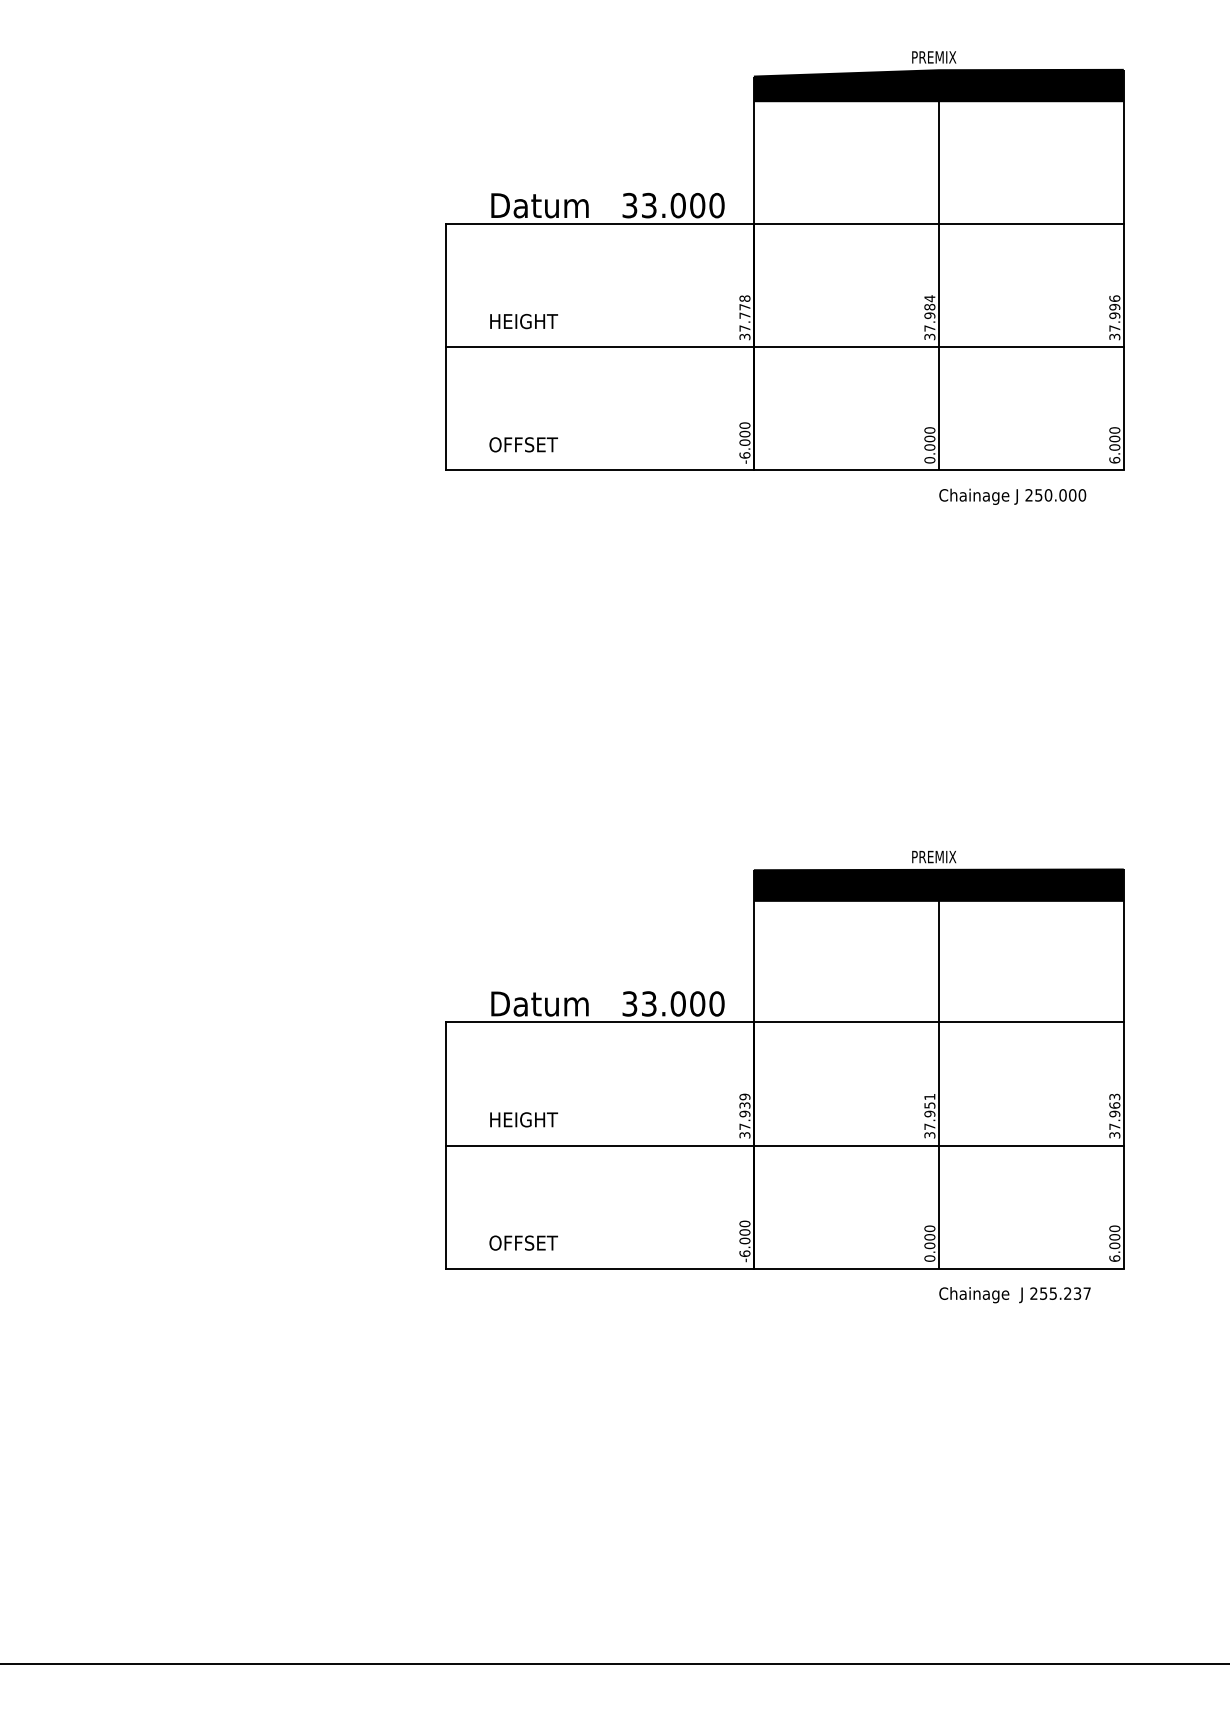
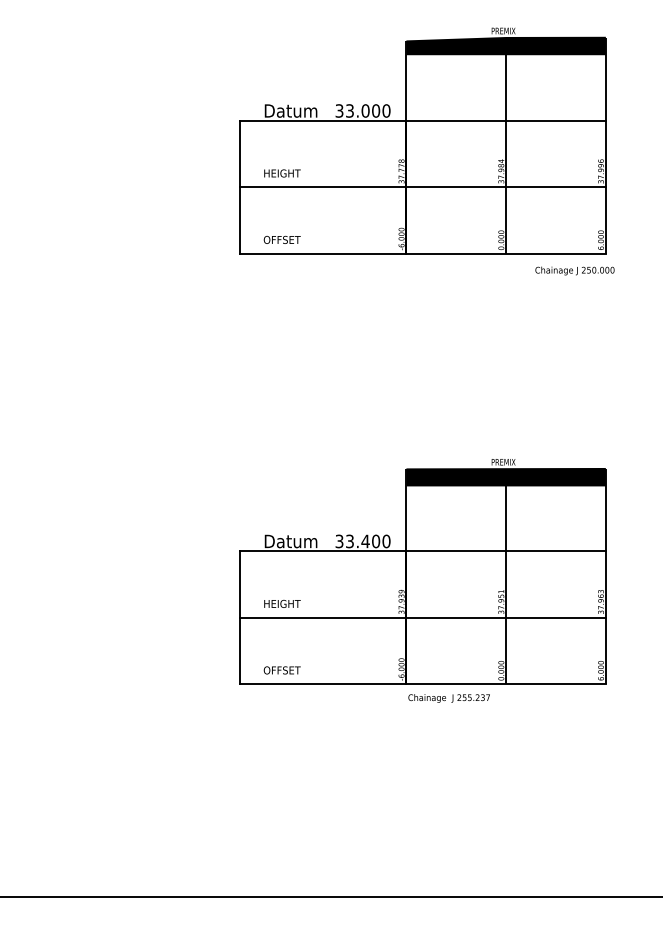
text: (1011, 495) -> (574, 270), moved
text: (678, 1004) -> (365, 541), 33.000 -> 33.400
text: (1013, 1295) -> (448, 698), moved

